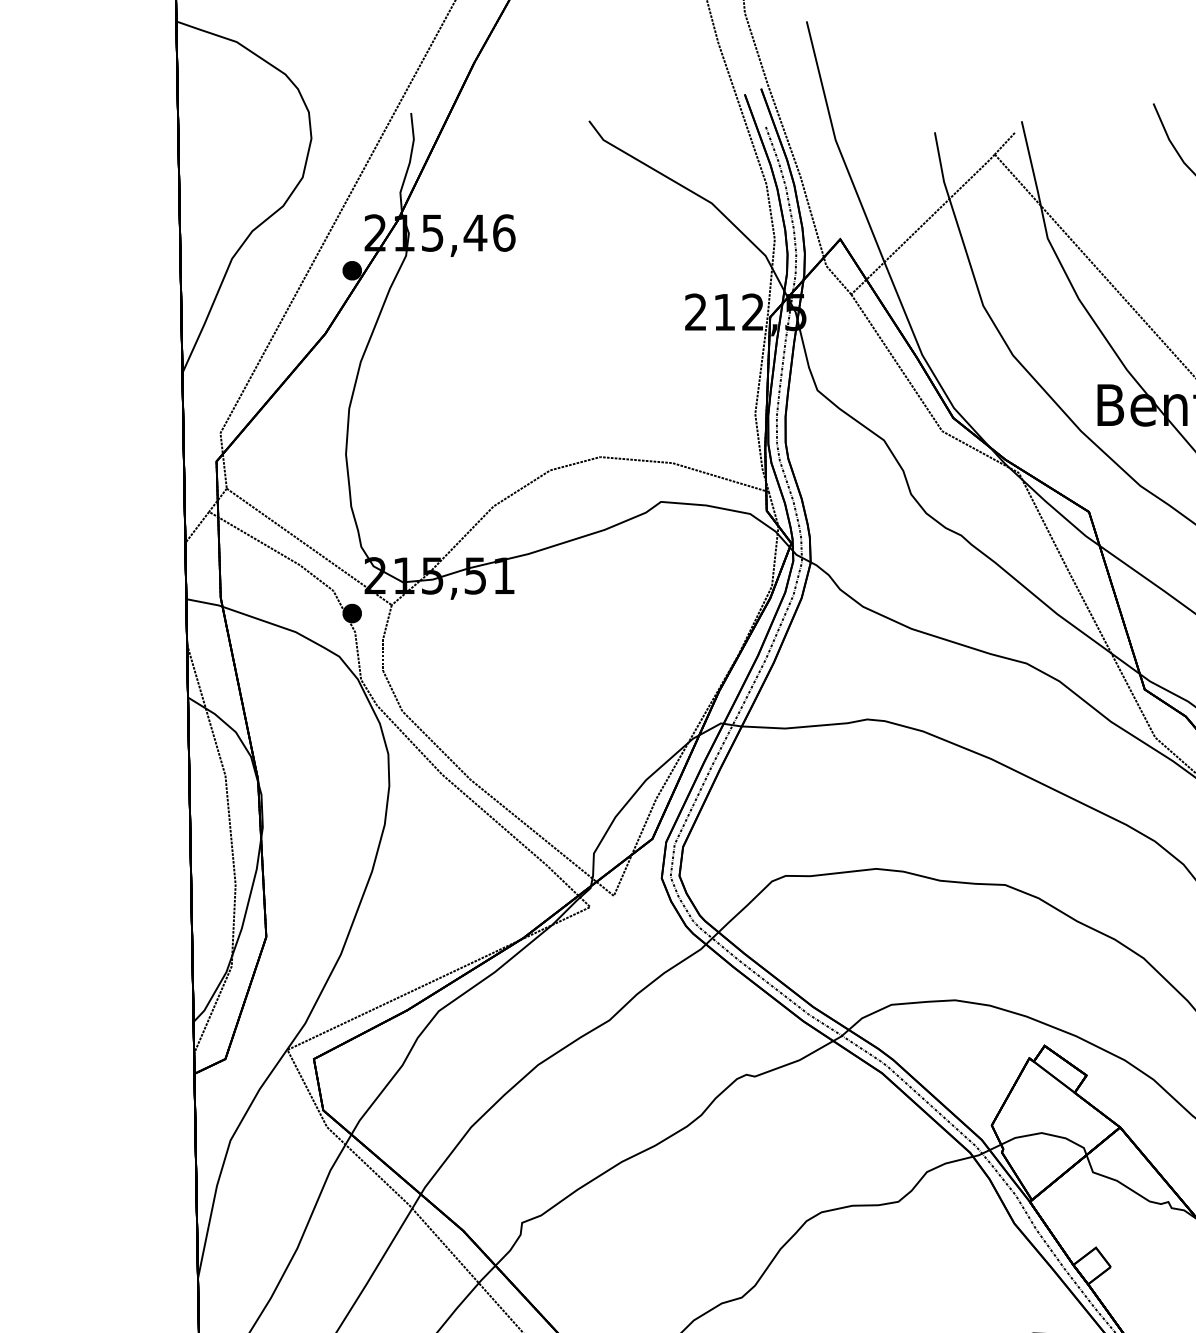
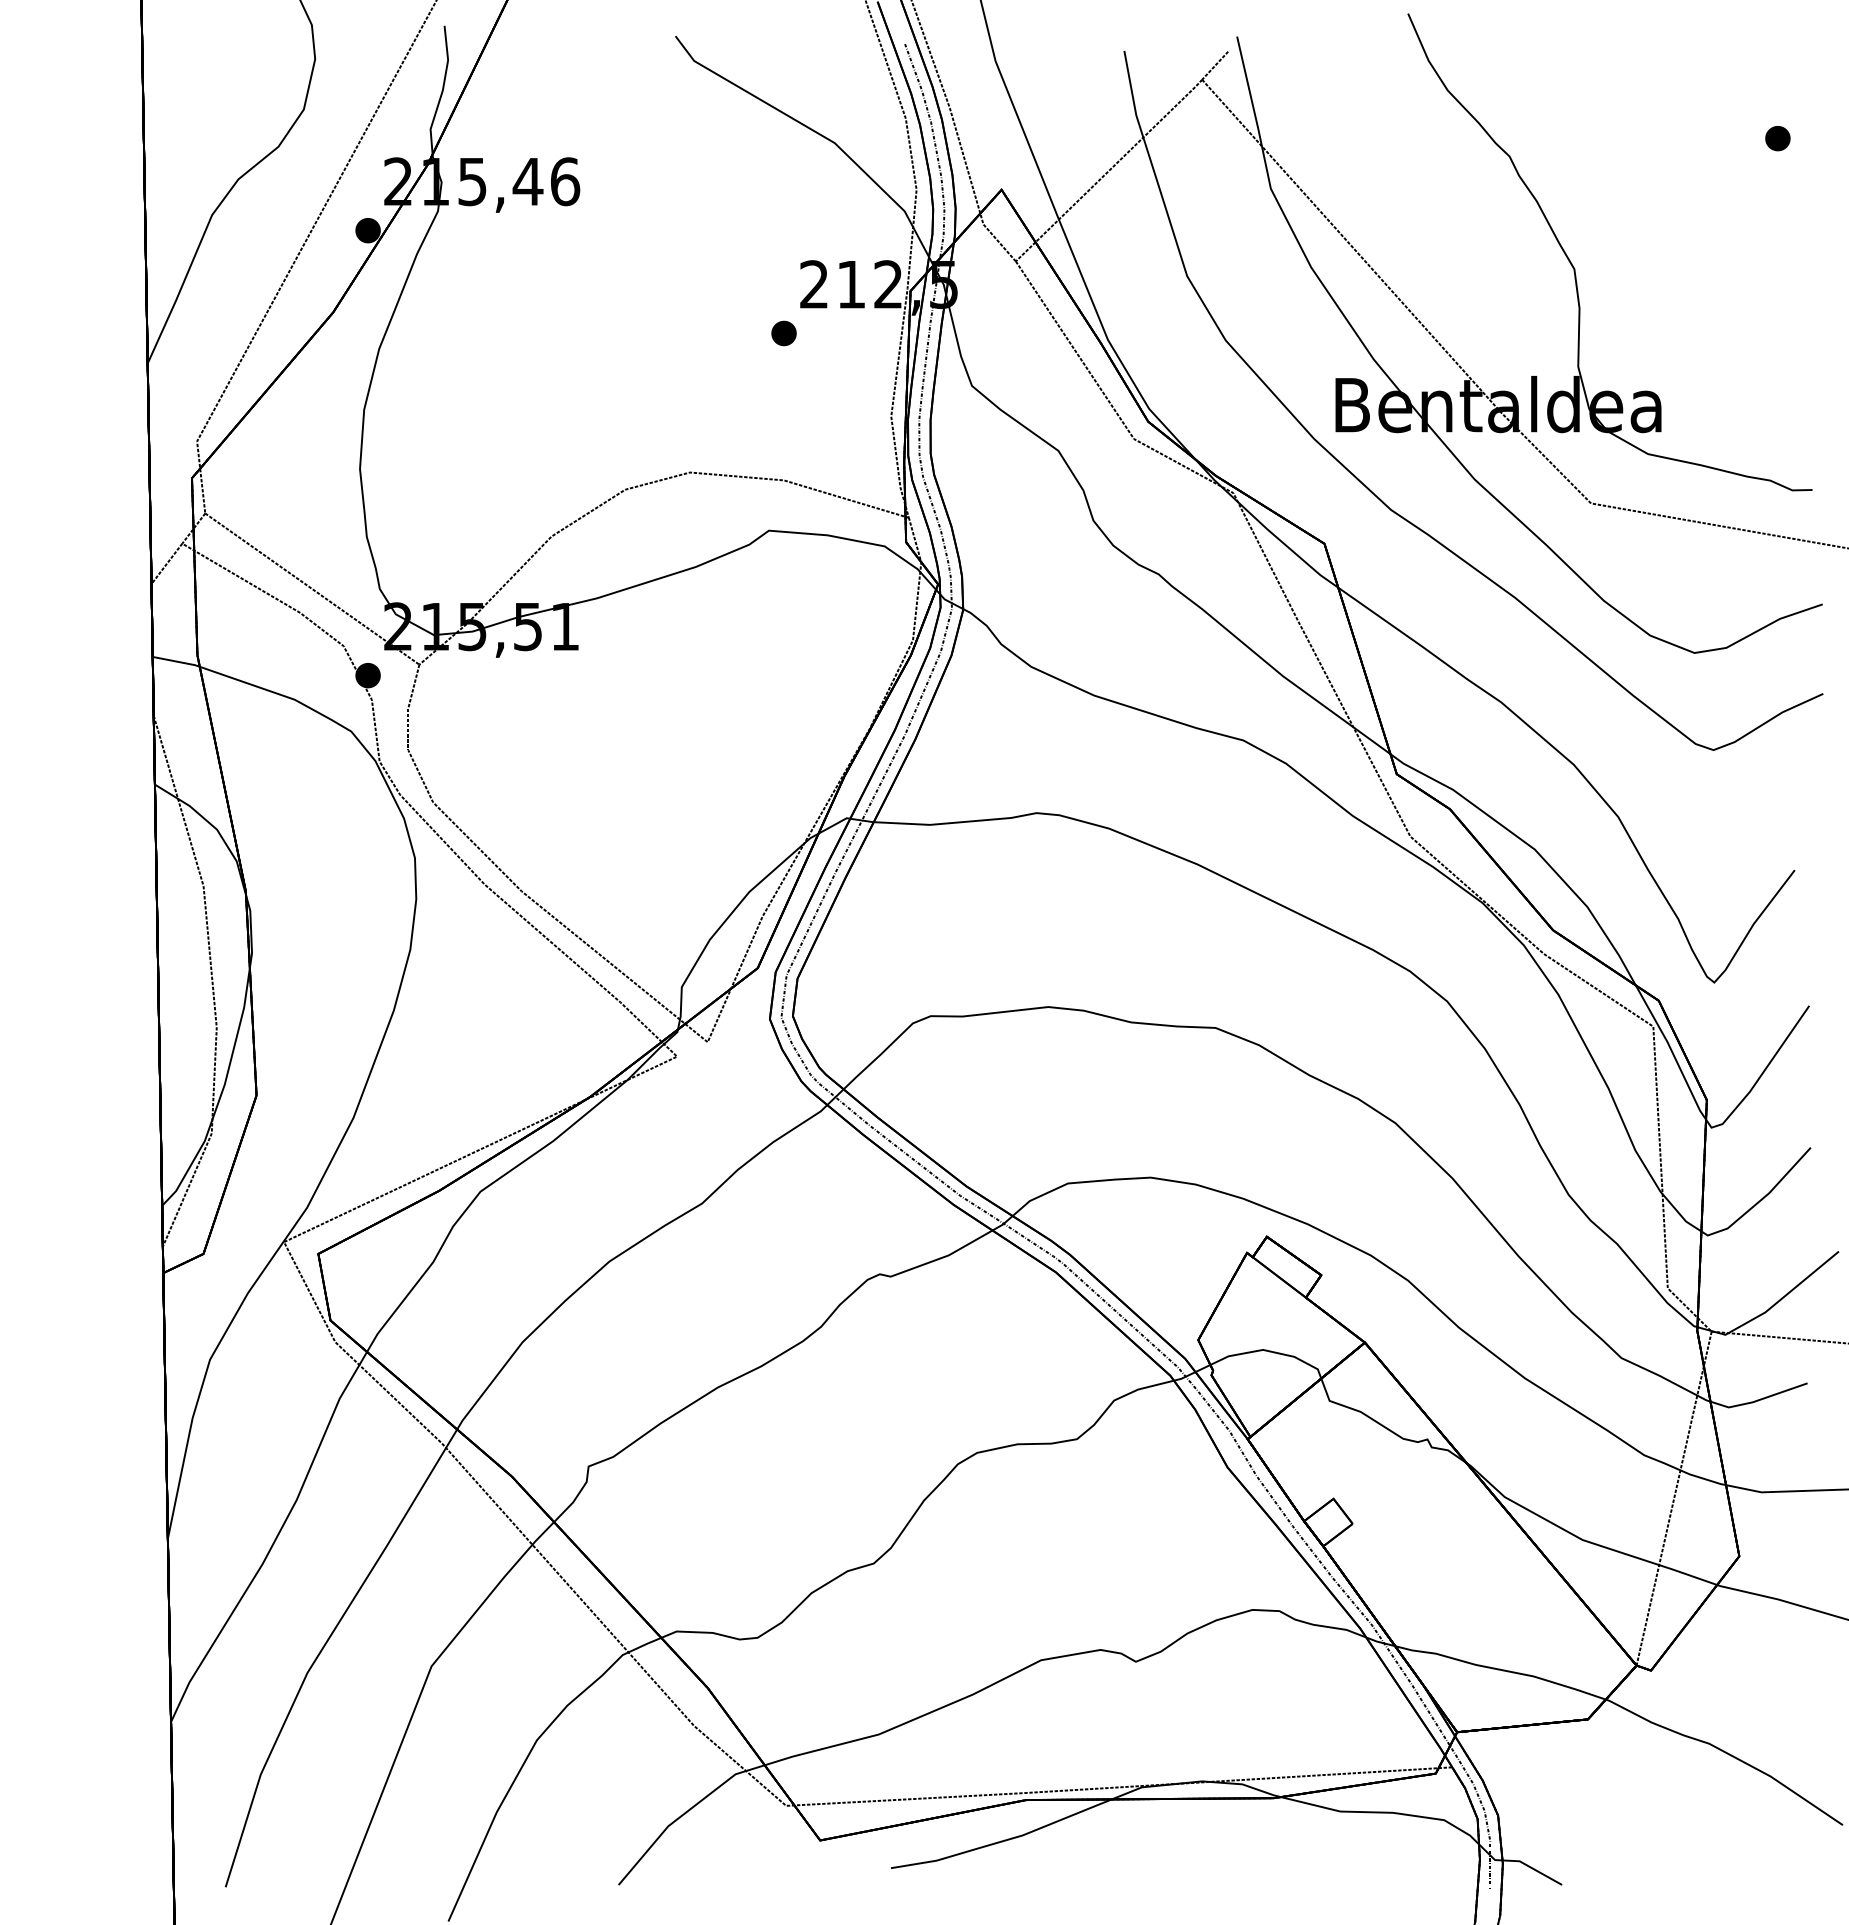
part: (672, 349) -> (783, 333), added

